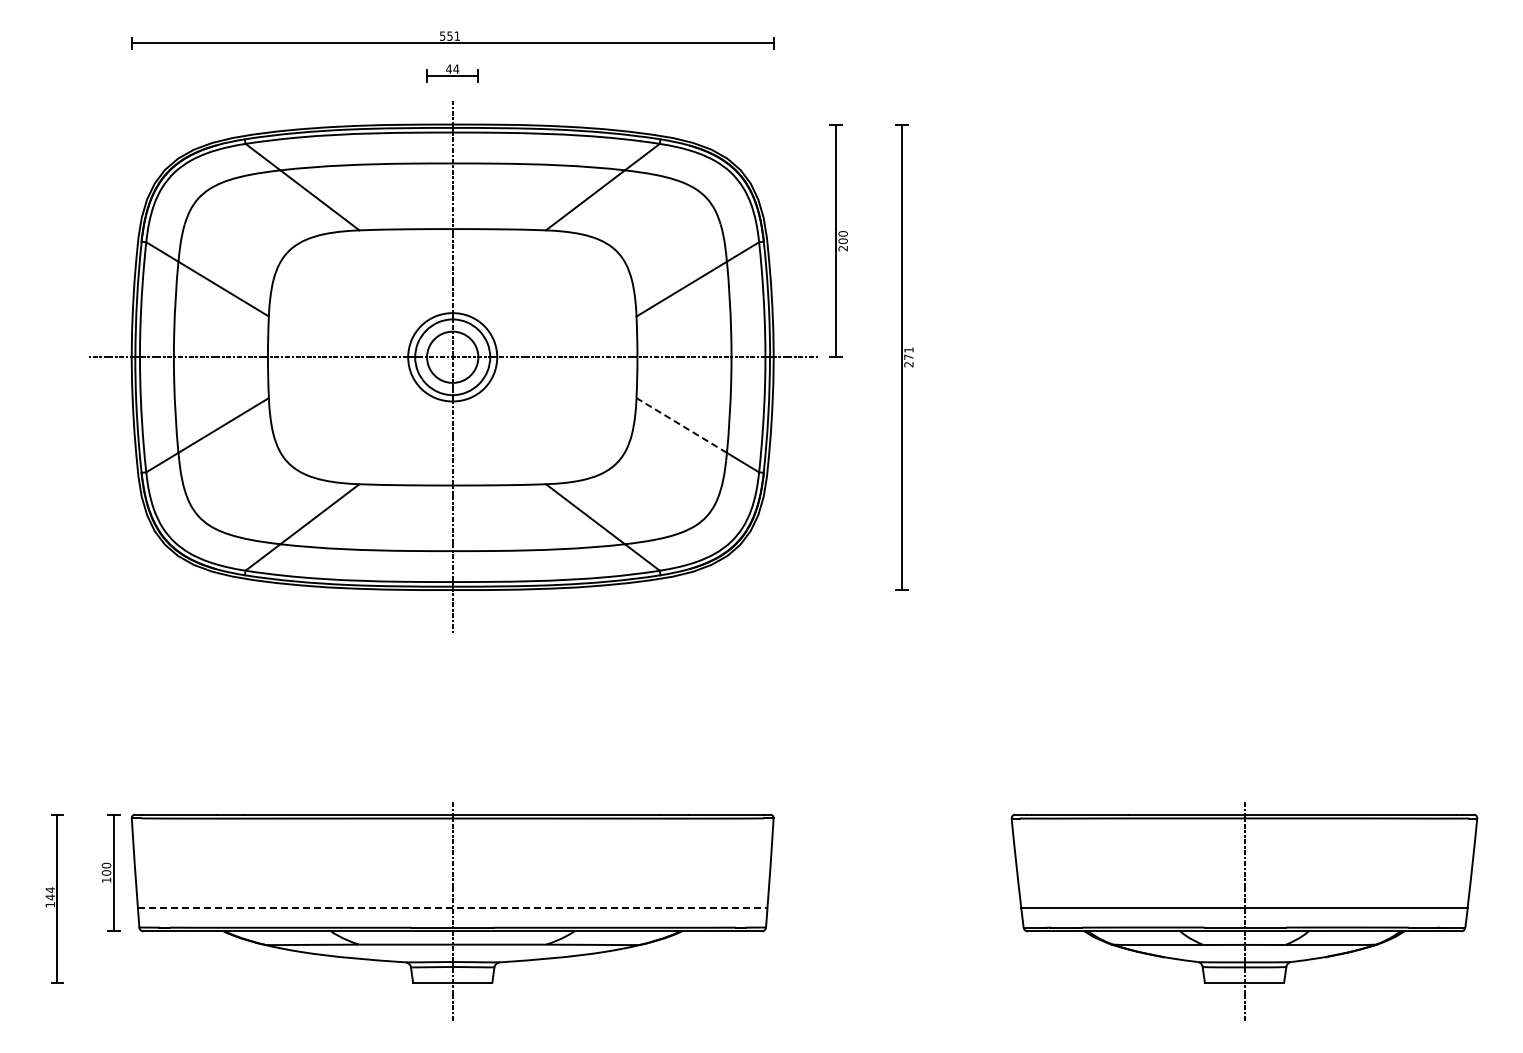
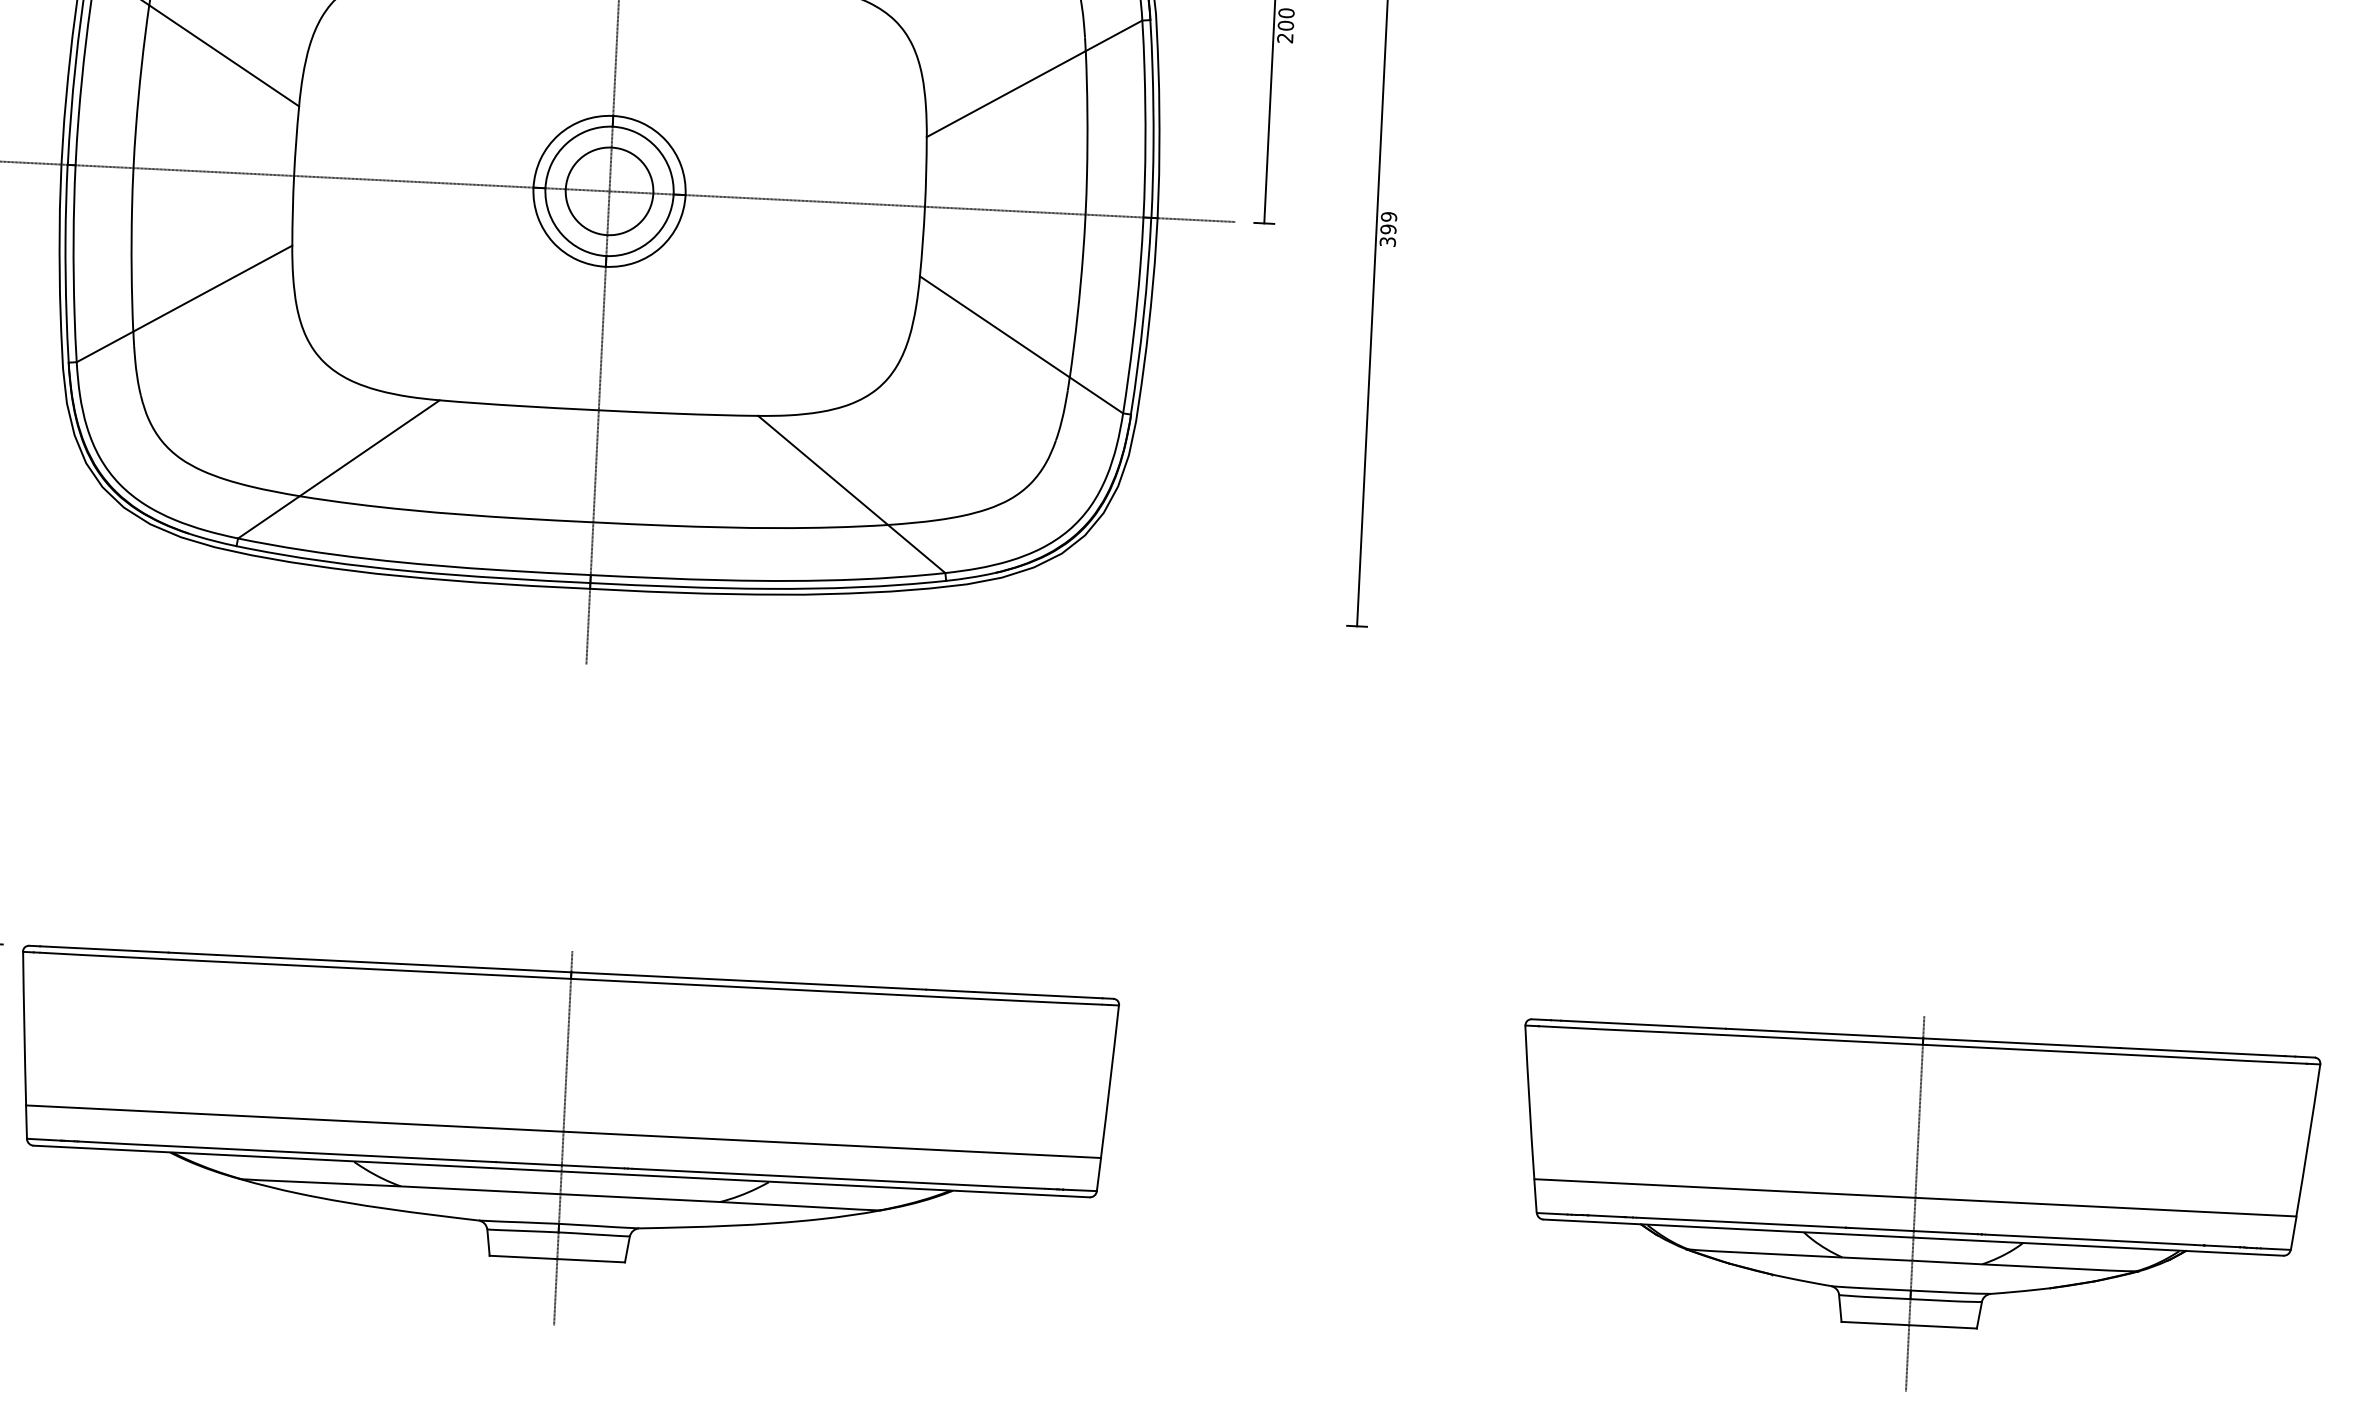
text: (908, 357) -> (1387, 229), 271 -> 399
line: (681, 425) -> (994, 326), dashed -> solid
line: (452, 908) -> (563, 1132), dashed -> solid

